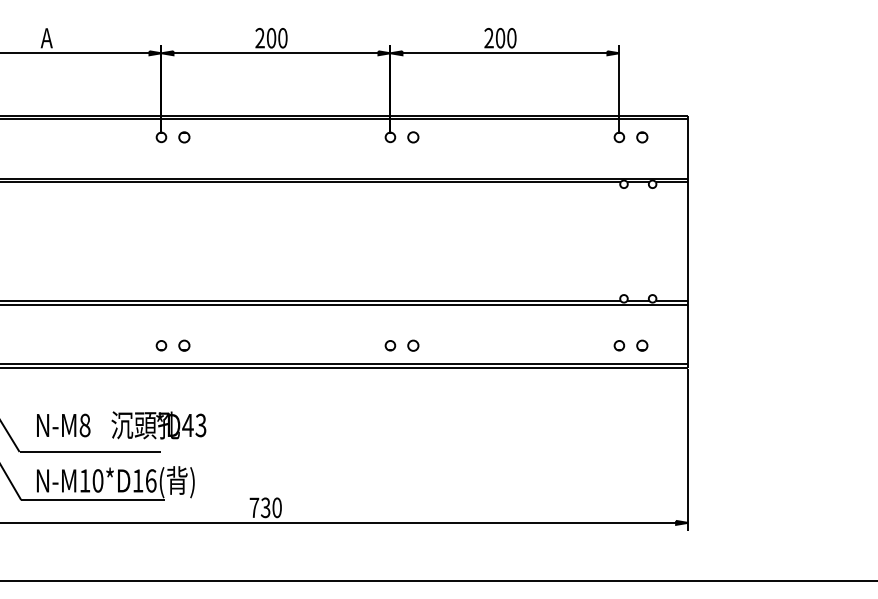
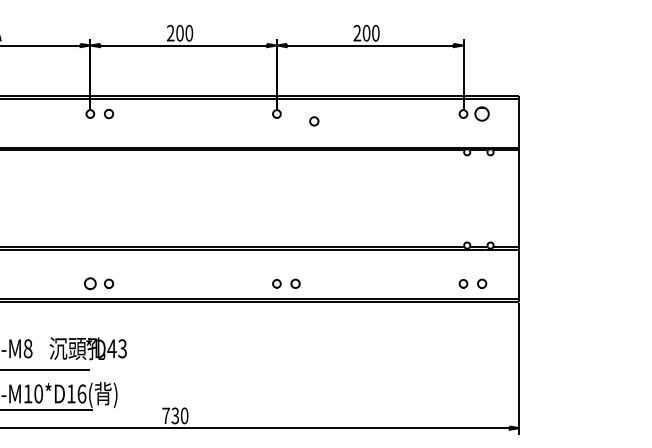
part: (413, 137) -> (314, 121), moved
part: (642, 137) -> (482, 114), size x1.6
part: (161, 345) -> (90, 283), size x1.4

